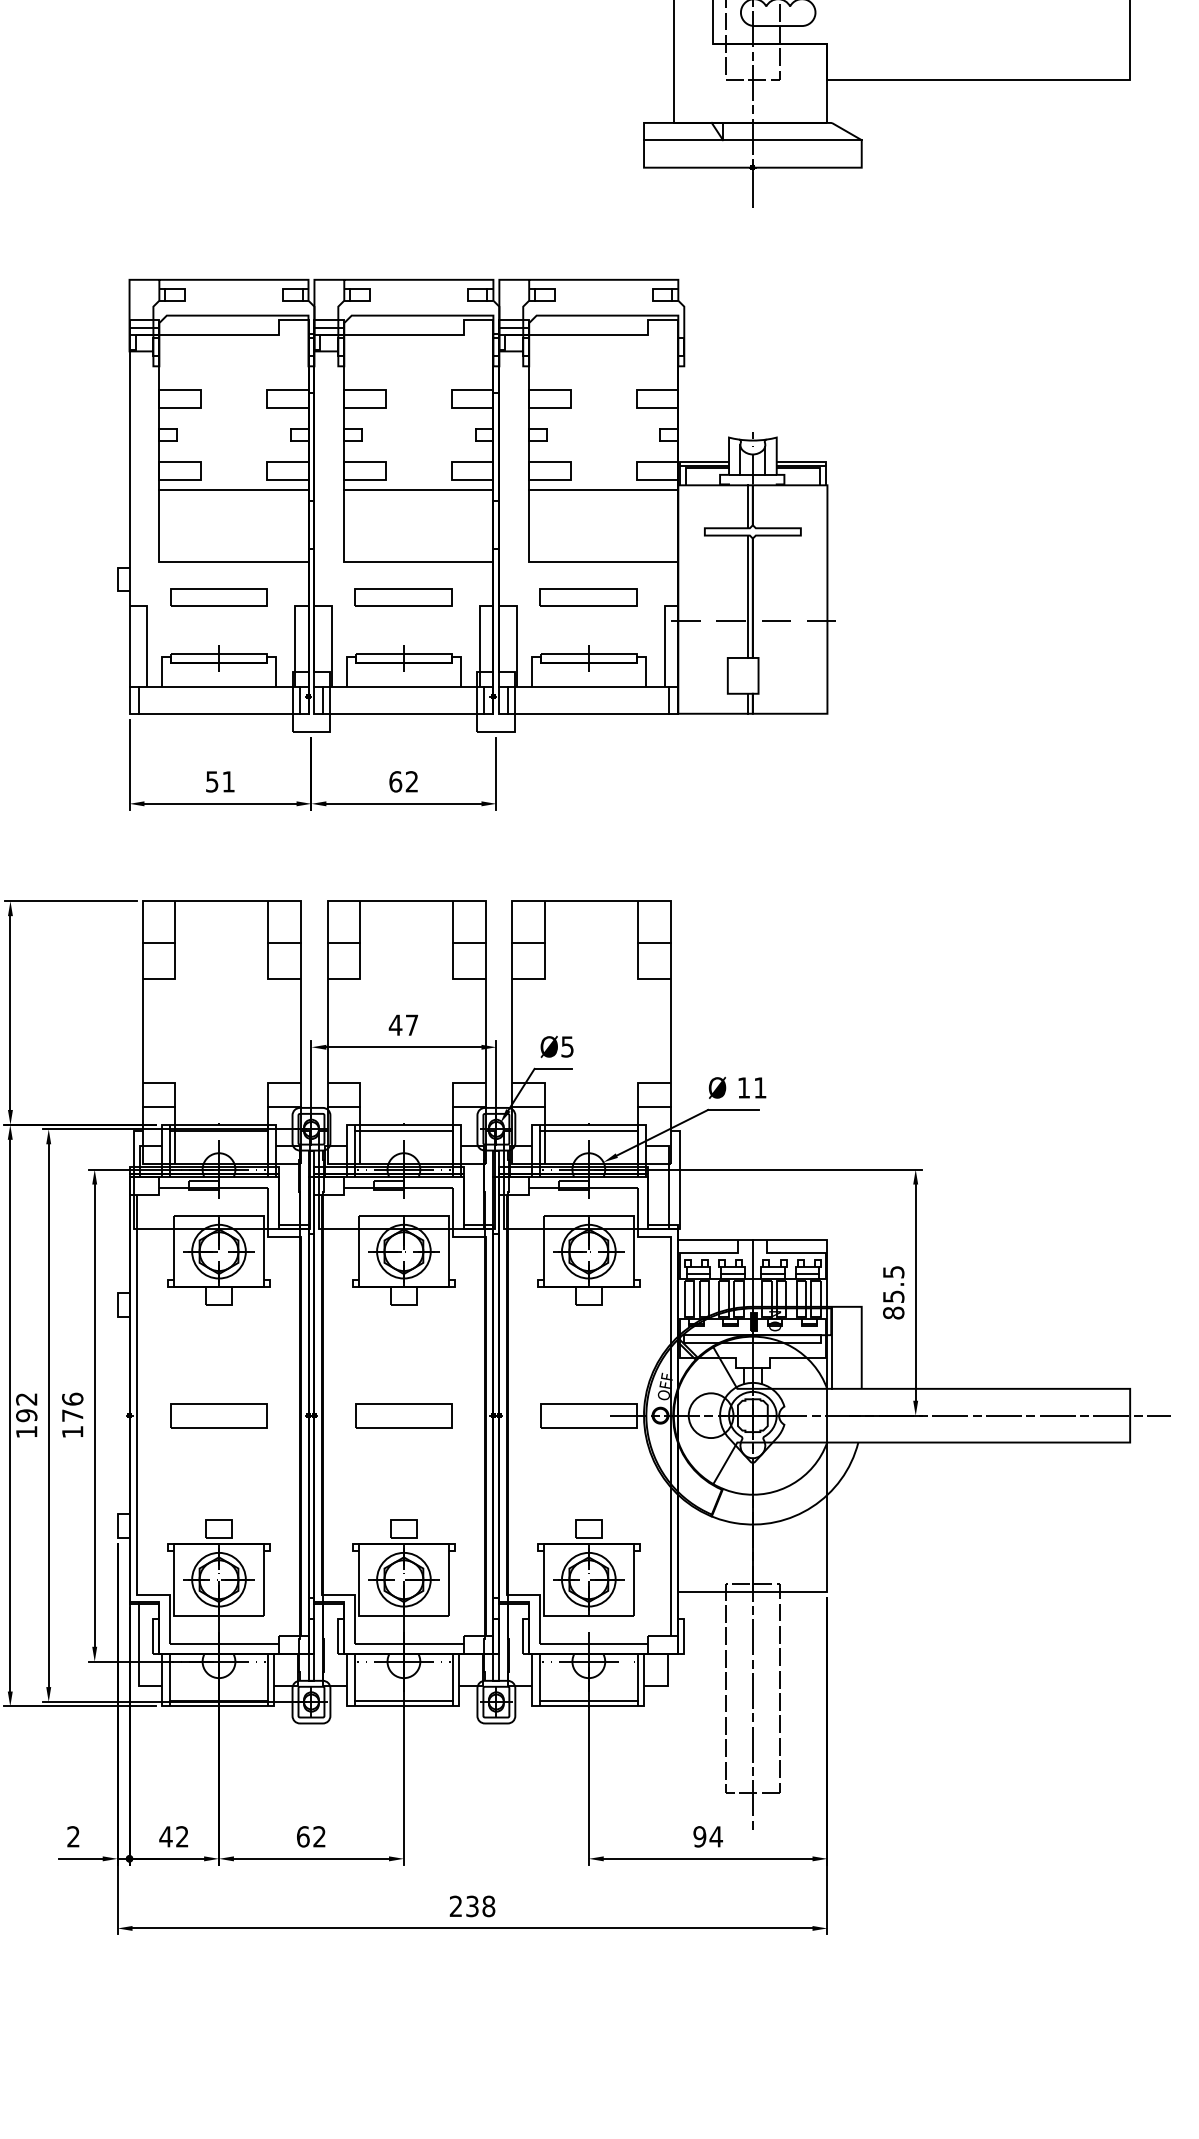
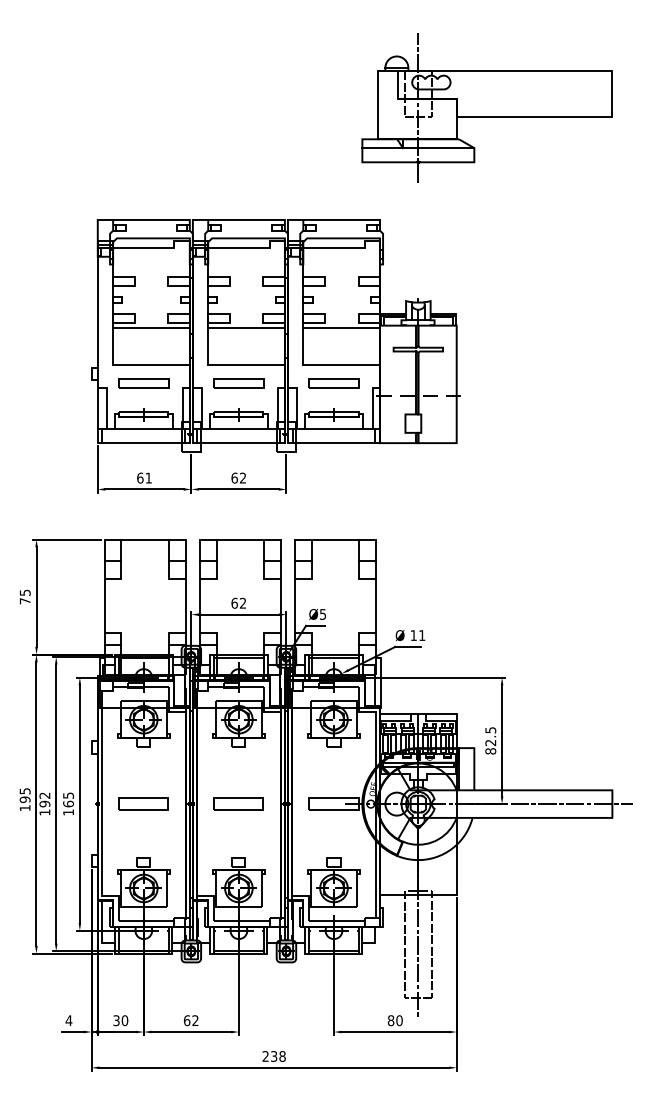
text: (212, 780) -> (140, 477), 51 -> 61
text: (403, 1023) -> (238, 602), 47 -> 62
text: (893, 1297) -> (490, 743), 85.5 -> 82.5
text: (72, 1406) -> (68, 799), 176 -> 165
text: (72, 1836) -> (68, 1020), 2 -> 4
text: (173, 1836) -> (120, 1020), 42 -> 30
text: (706, 1836) -> (394, 1020), 94 -> 80

